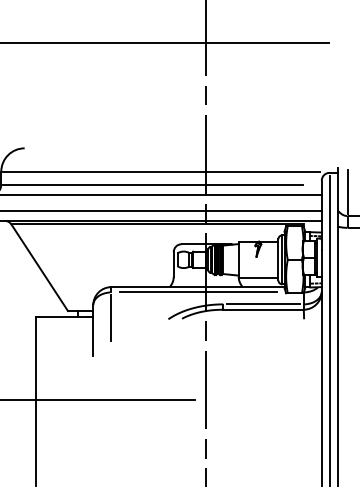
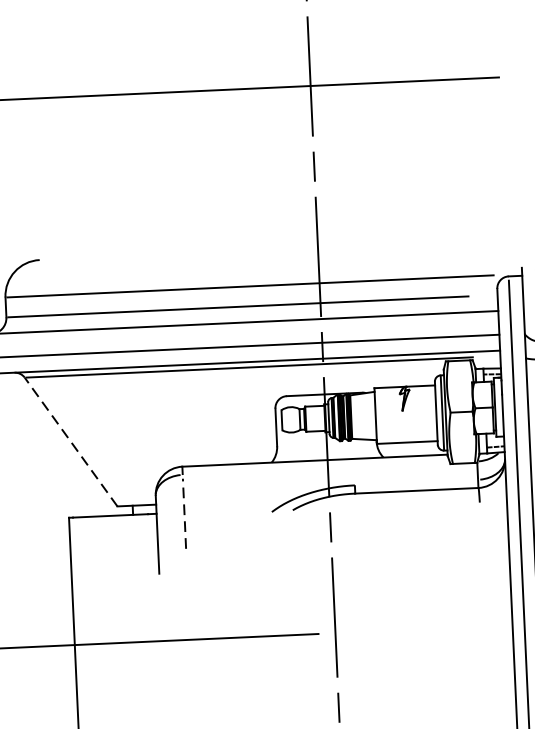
line: (39, 267) -> (70, 441), solid -> dashed
line: (198, 292) -> (316, 468), removed
line: (263, 304) -> (416, 482), removed
line: (111, 317) -> (184, 513), solid -> dashed

